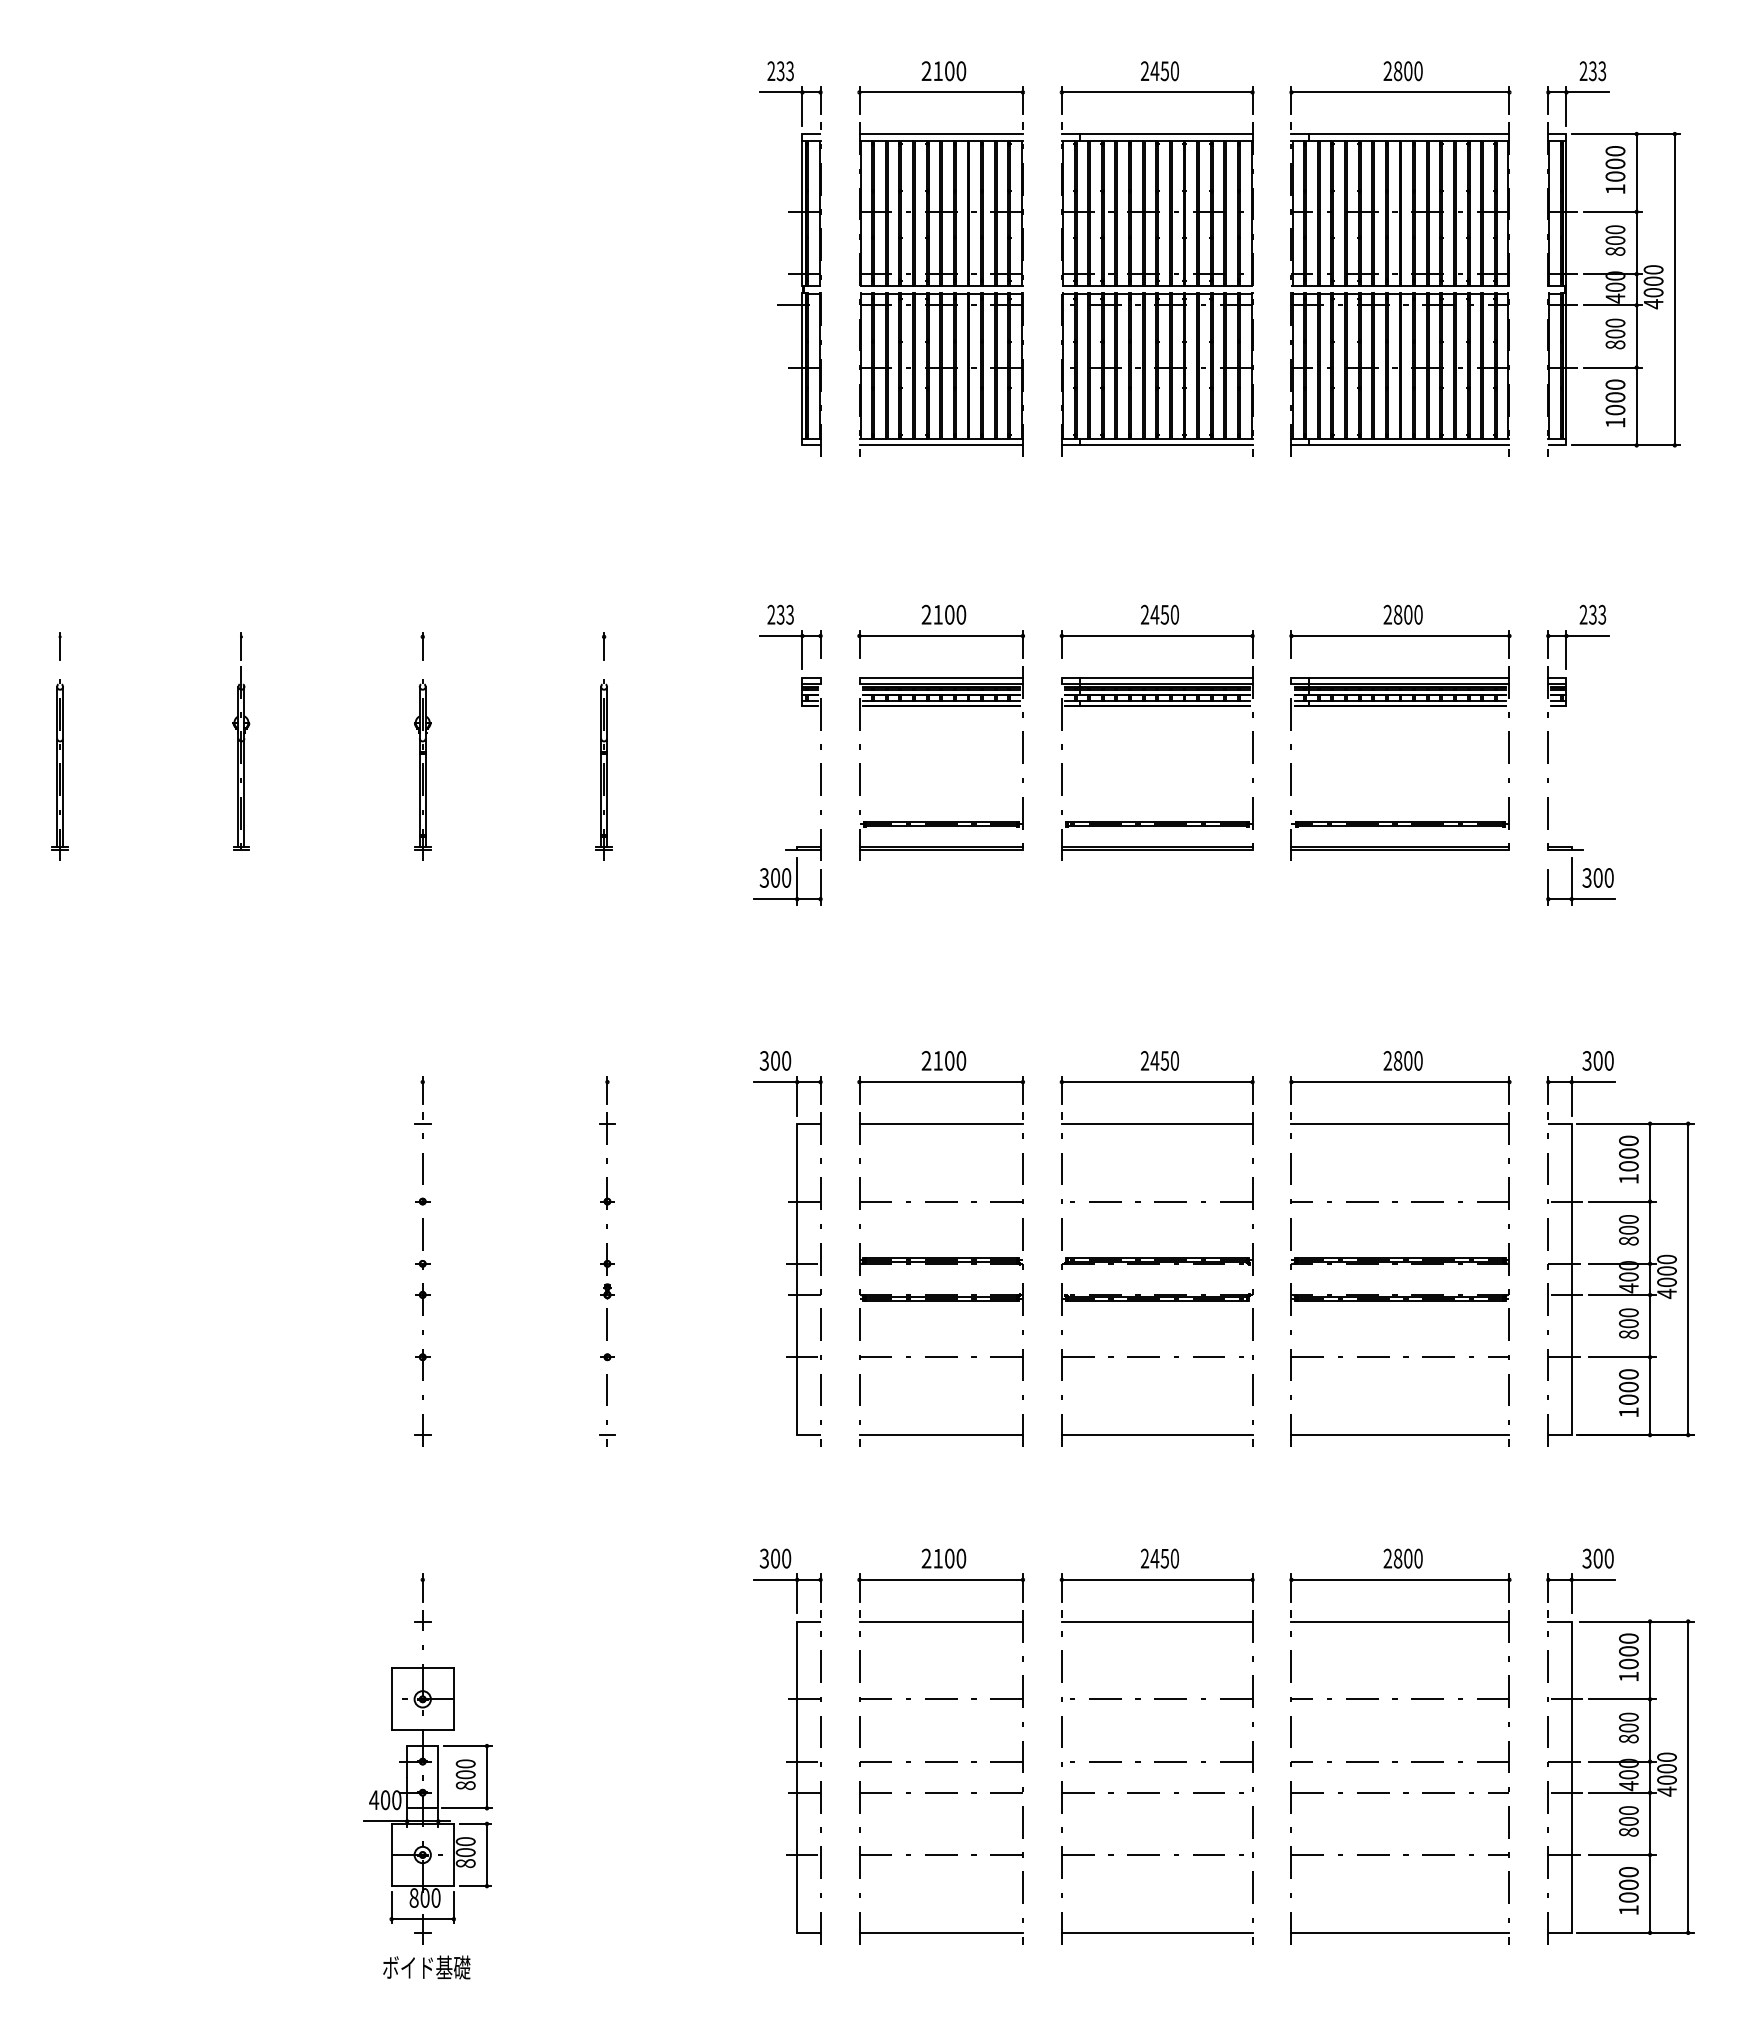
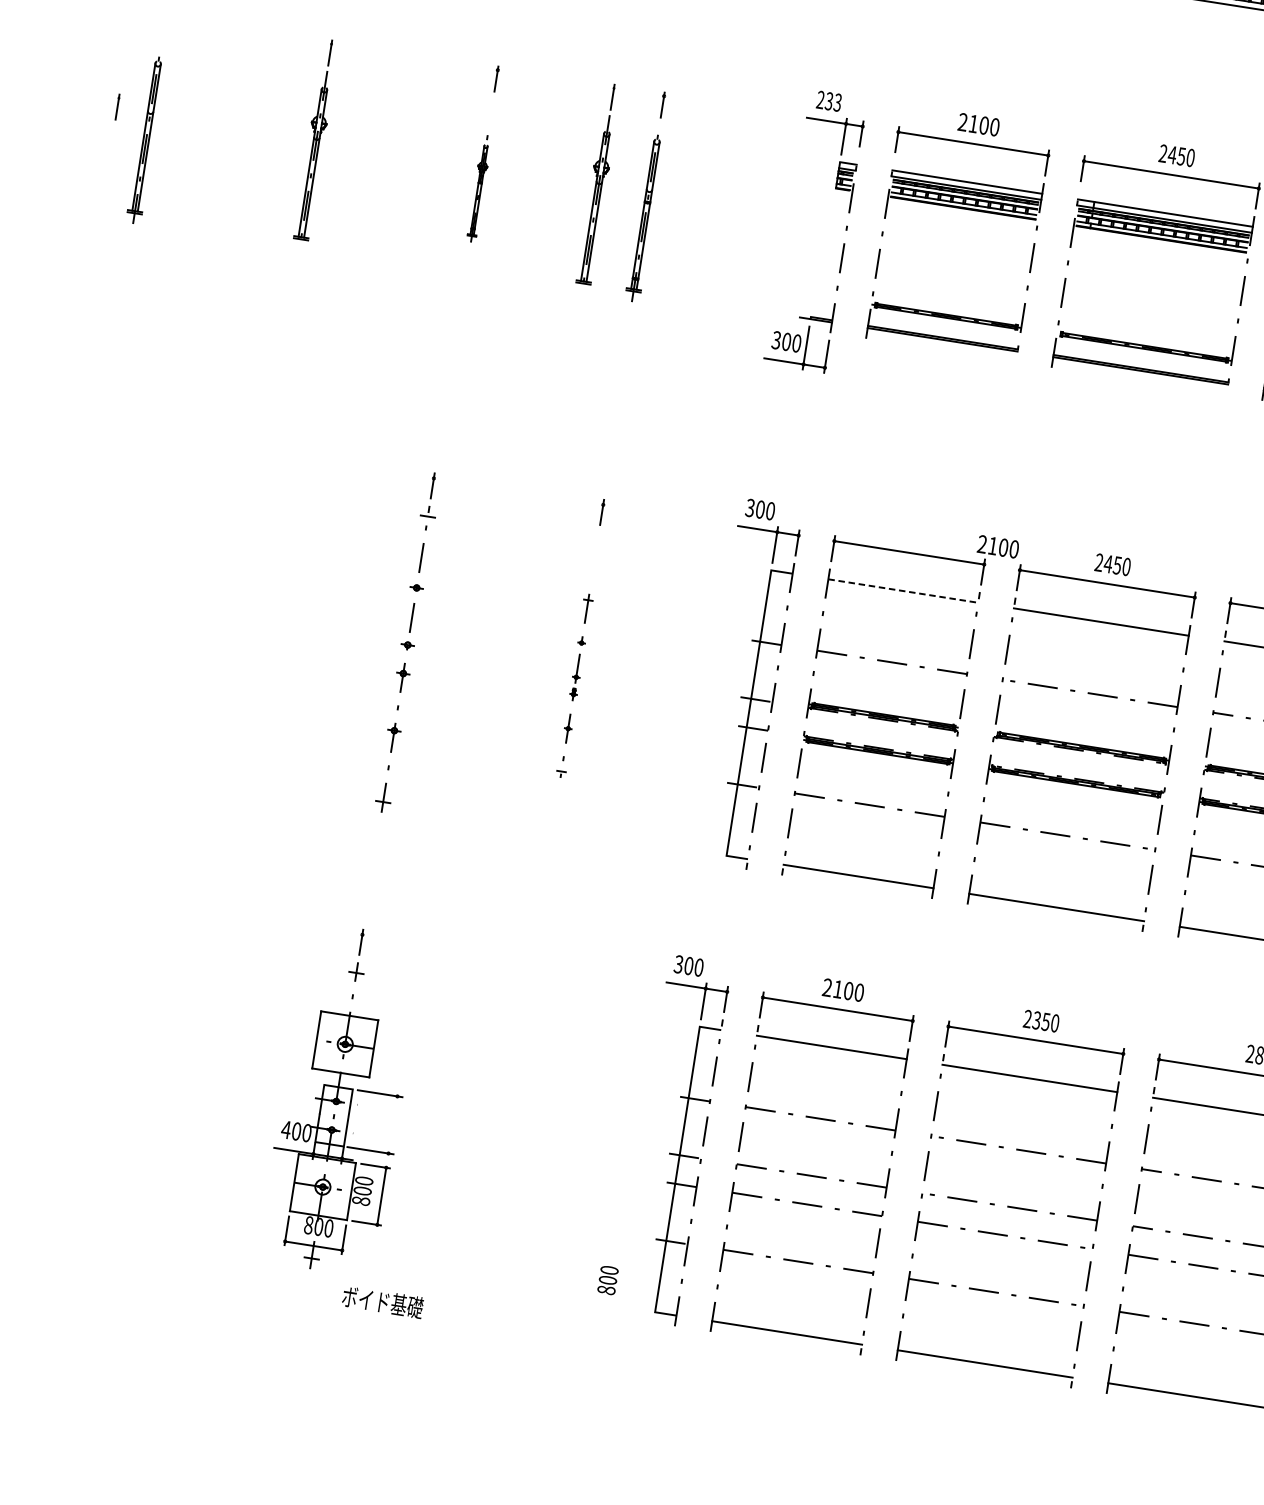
part: (59, 646) -> (117, 106), moved
part: (549, 741) -> (599, 184), added
part: (422, 769) -> (478, 191), size x0.6
text: (943, 1060) -> (997, 546), moved
line: (941, 1123) -> (903, 590), solid -> dashed
part: (607, 1279) -> (574, 685), size x0.6
text: (1154, 1558) -> (1036, 1020), 2450 -> 2350
text: (465, 1774) -> (607, 1280), moved
line: (486, 1777) -> (392, 1125), removed
text: (426, 1967) -> (382, 1302), moved

